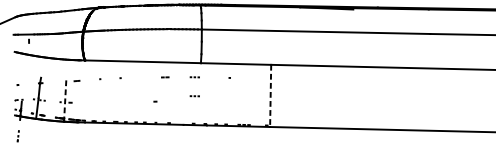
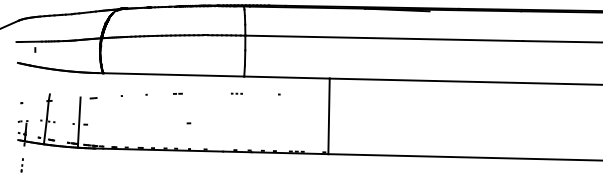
part: (164, 77) -> (177, 93), moved
part: (194, 96) -> (236, 116), removed
line: (271, 96) -> (329, 116), dashed -> solid
line: (65, 100) -> (79, 121), dashed -> solid

